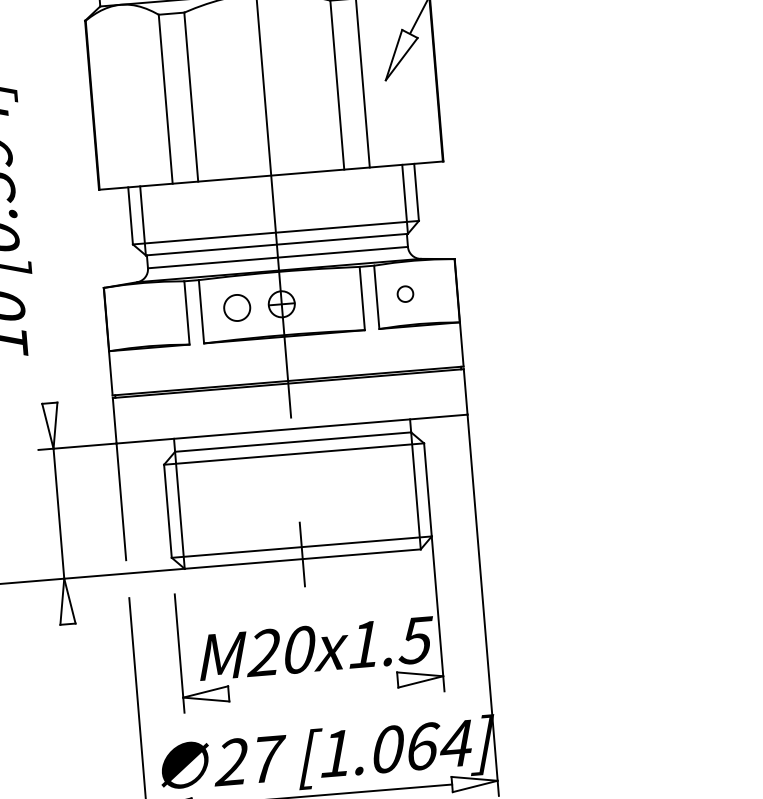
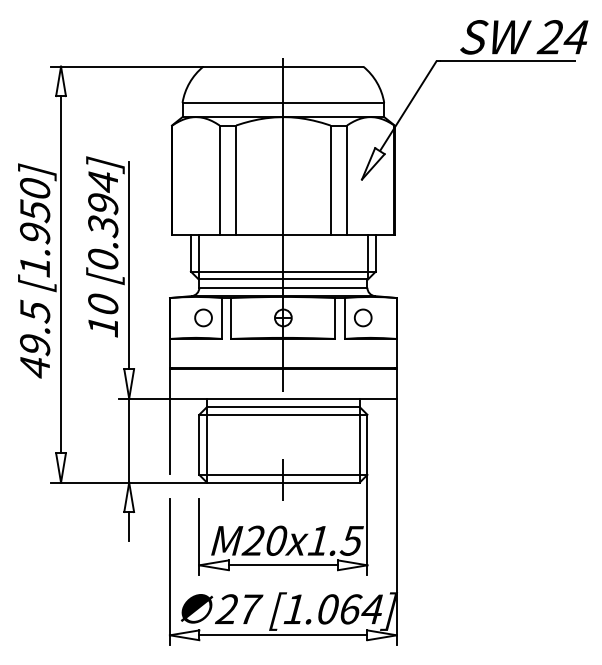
line: (37, 242) -> (129, 265), added
part: (405, 293) -> (363, 317), size x1.67
part: (237, 307) -> (203, 317), moved
line: (70, 646) -> (129, 526), added
line: (313, 687) -> (283, 565), added

